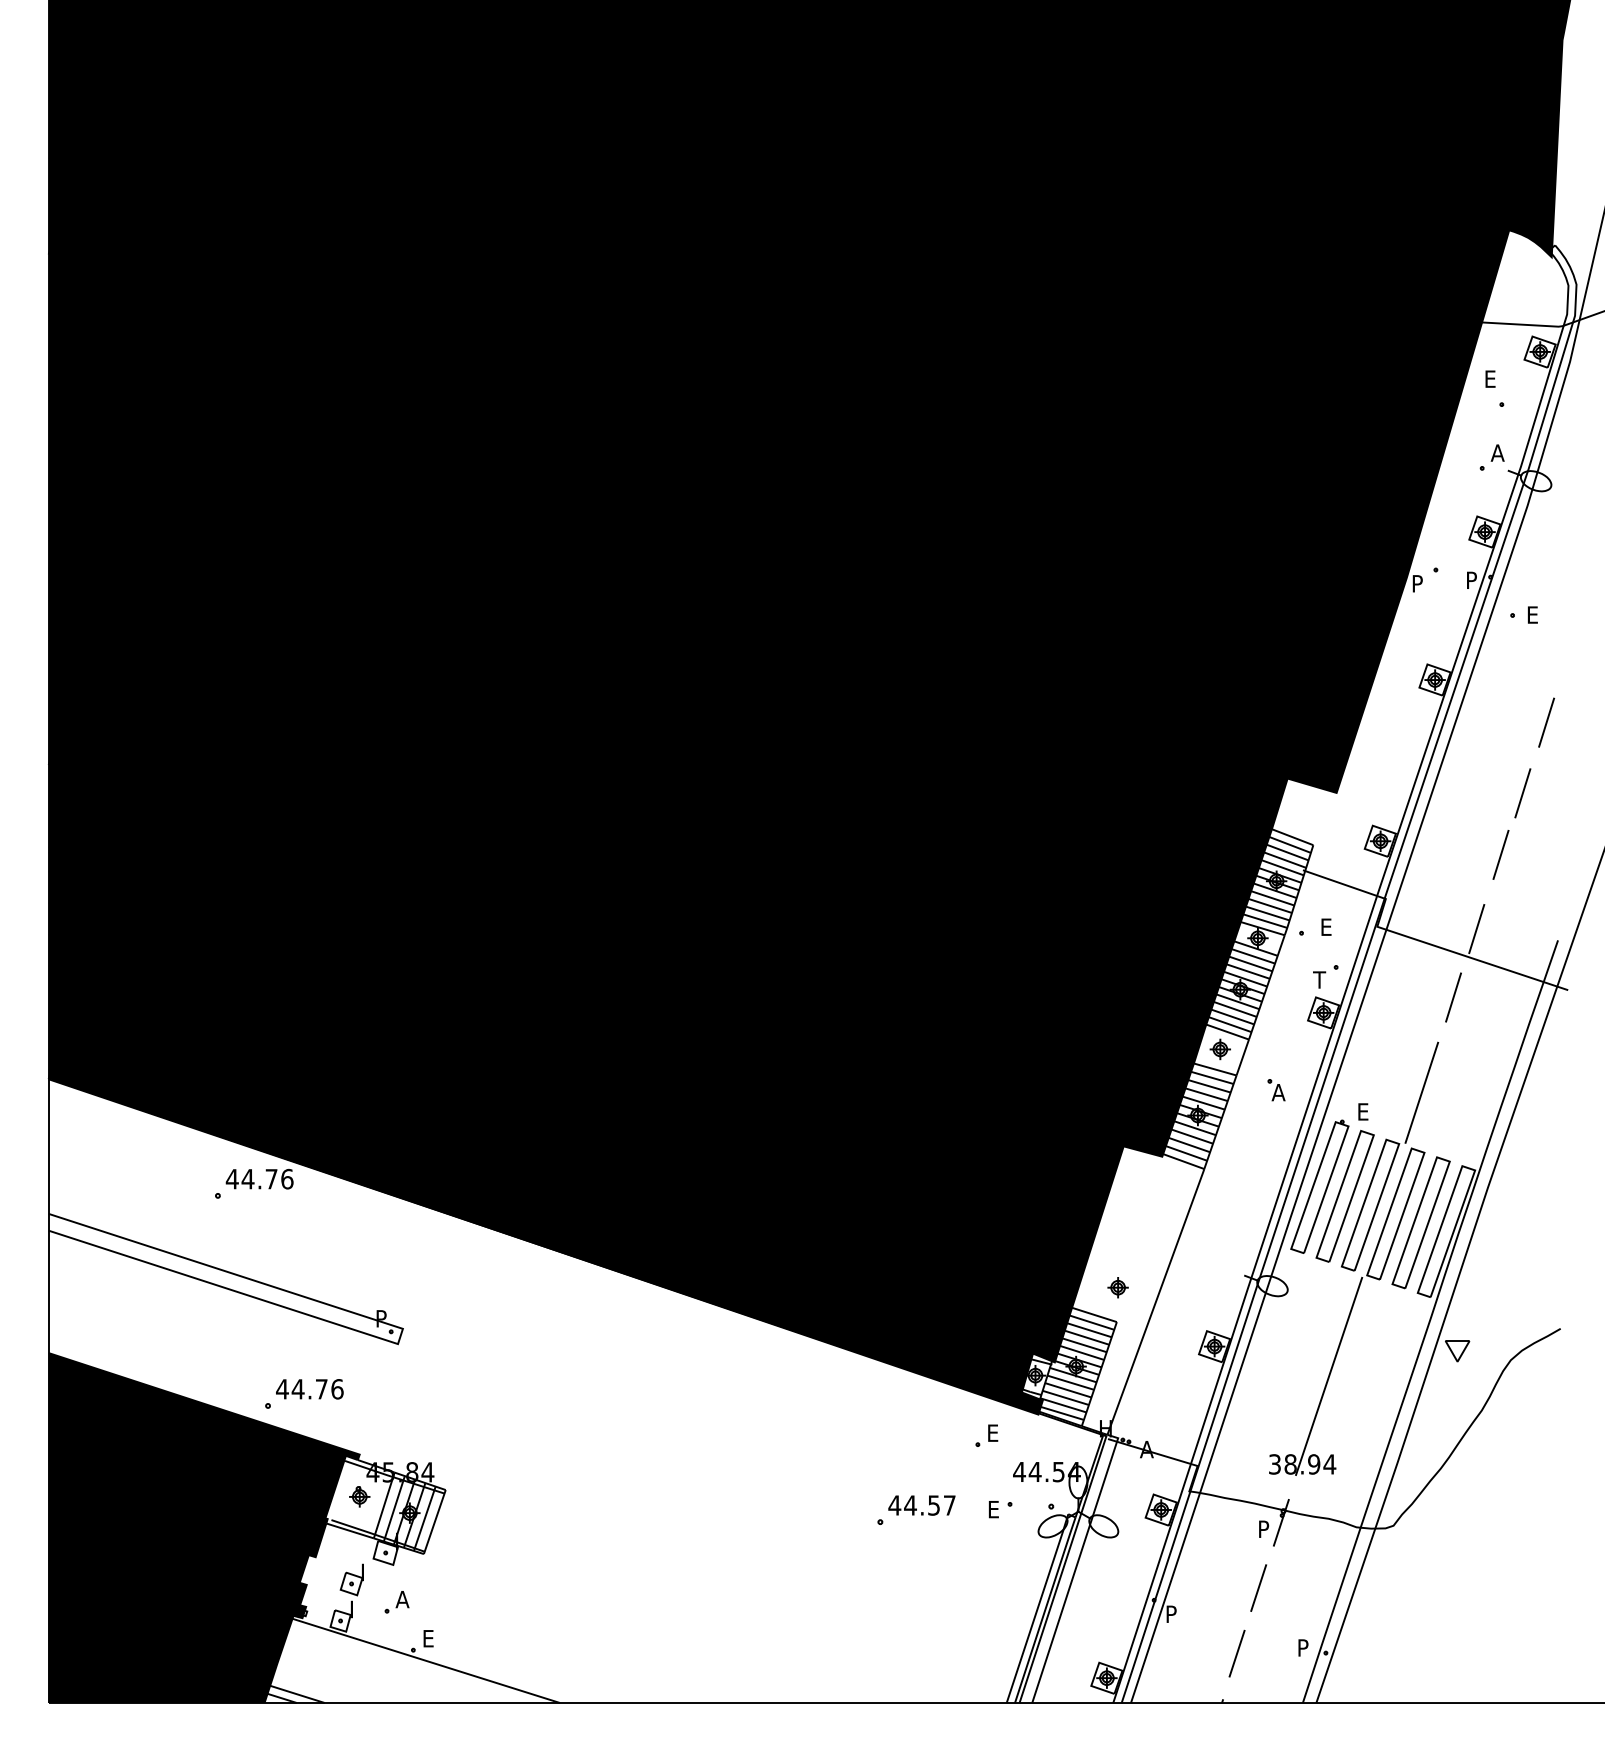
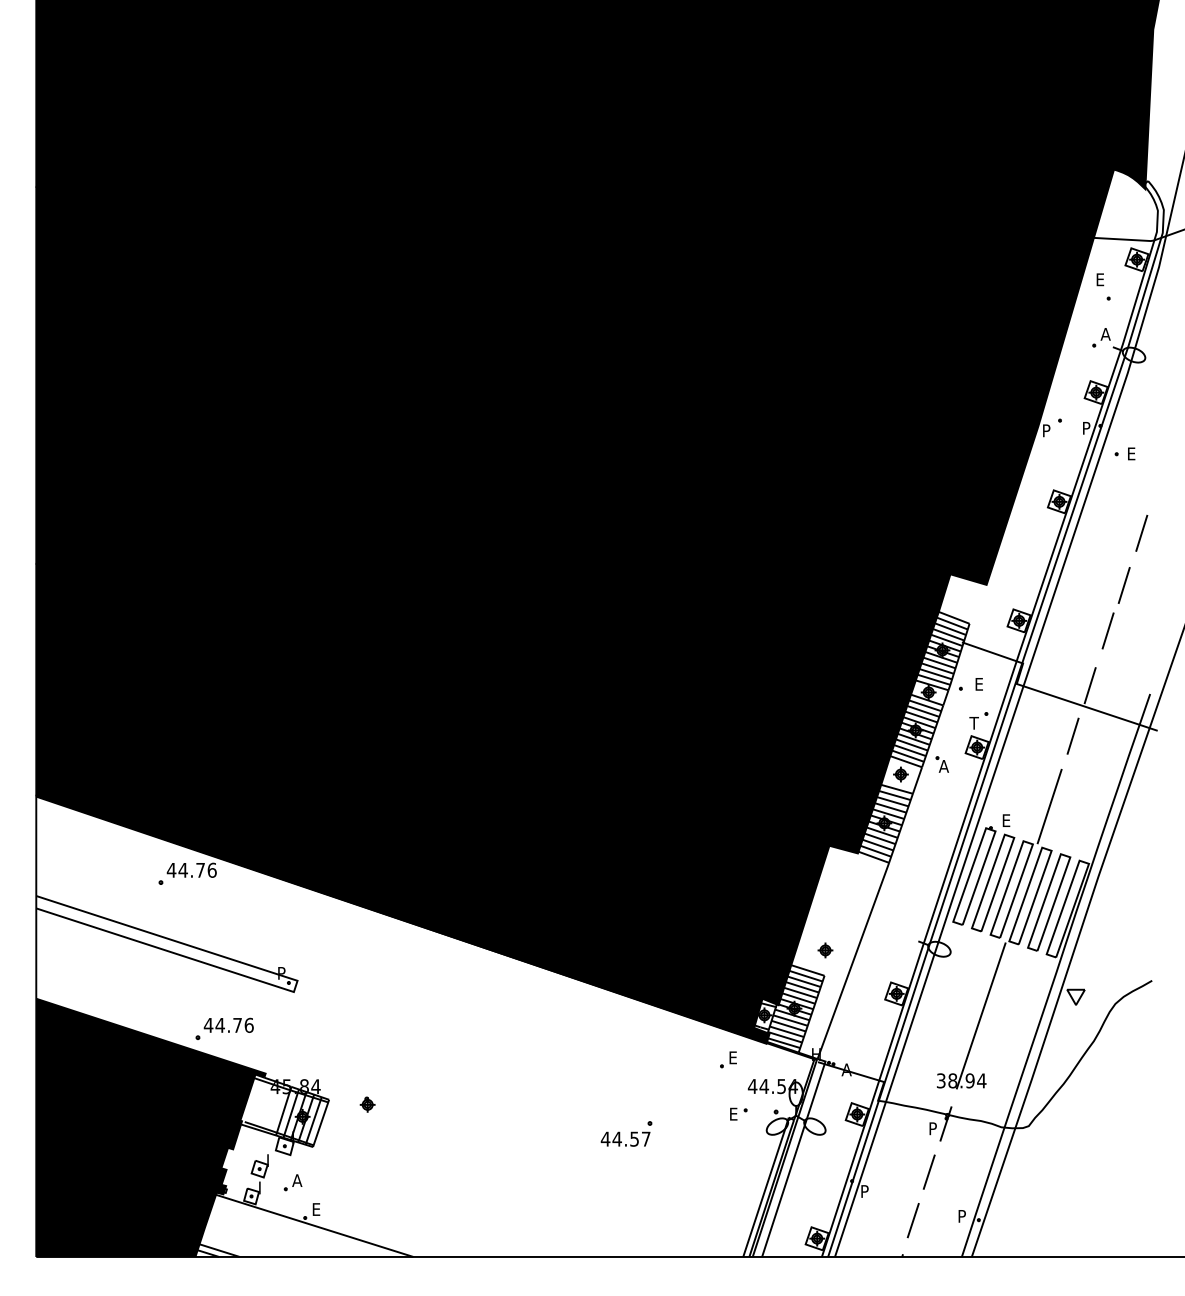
part: (1275, 1090) -> (941, 764), moved
part: (359, 1496) -> (367, 1104), moved
text: (921, 1504) -> (625, 1138), moved

